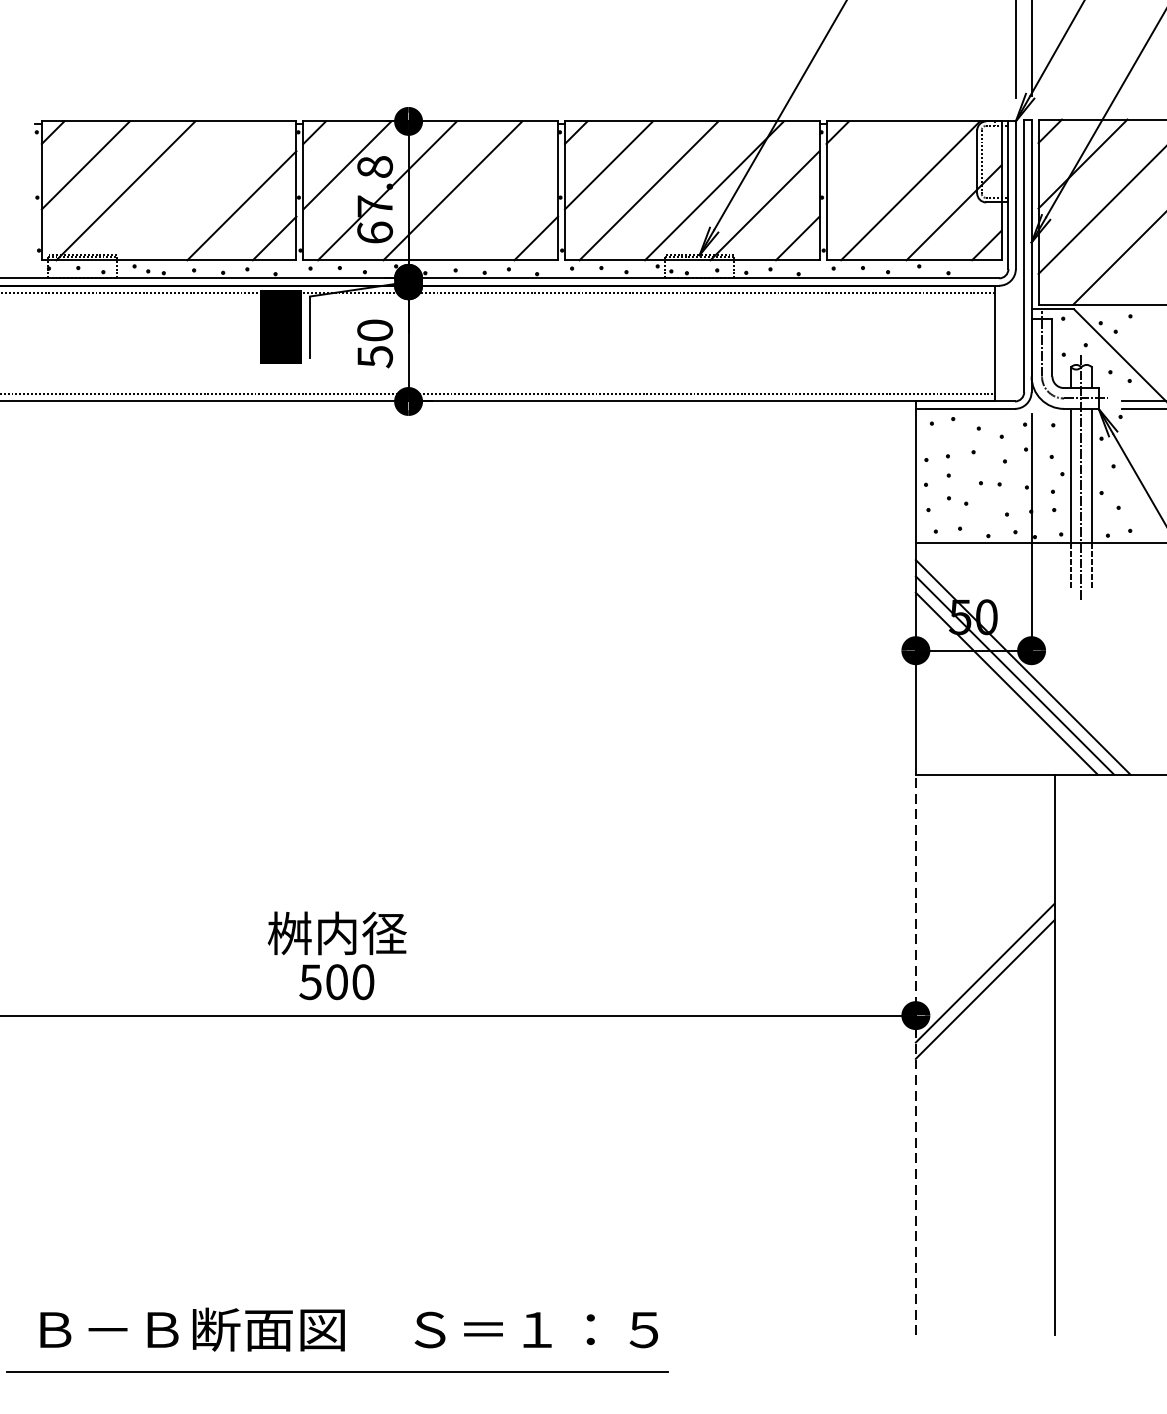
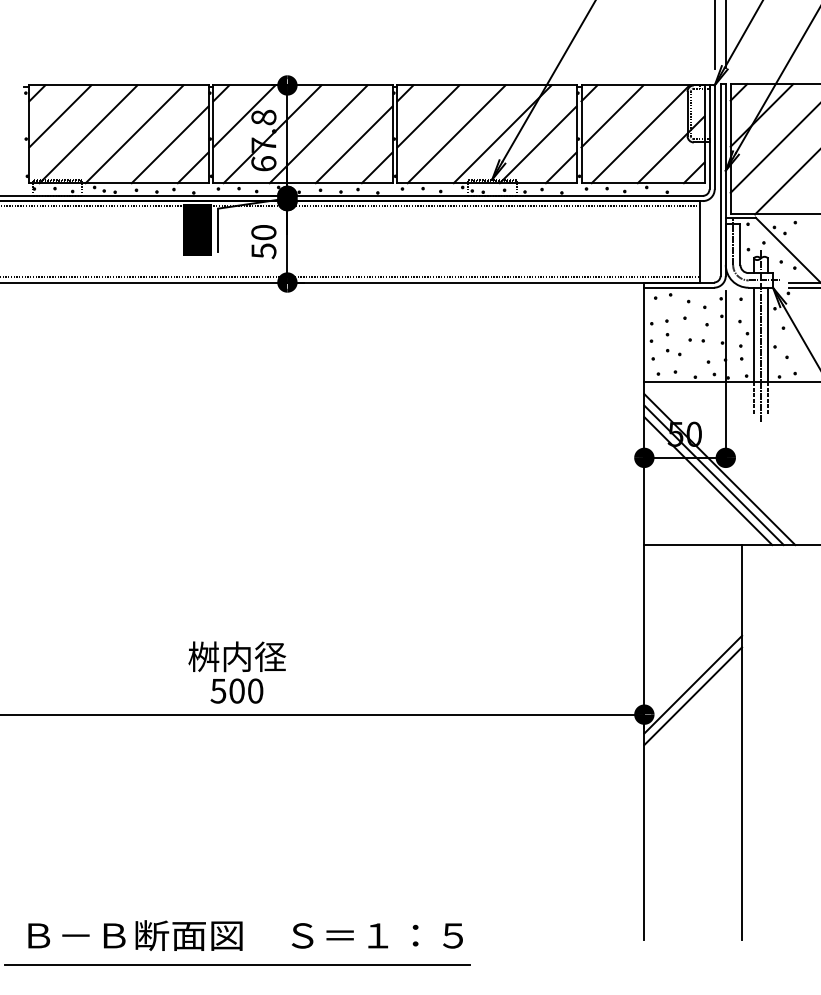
line: (870, 165) -> (612, 116), added
line: (191, 191) -> (134, 134), added
line: (502, 205) -> (353, 144), added
line: (916, 1053) -> (644, 741), dashed -> solid

